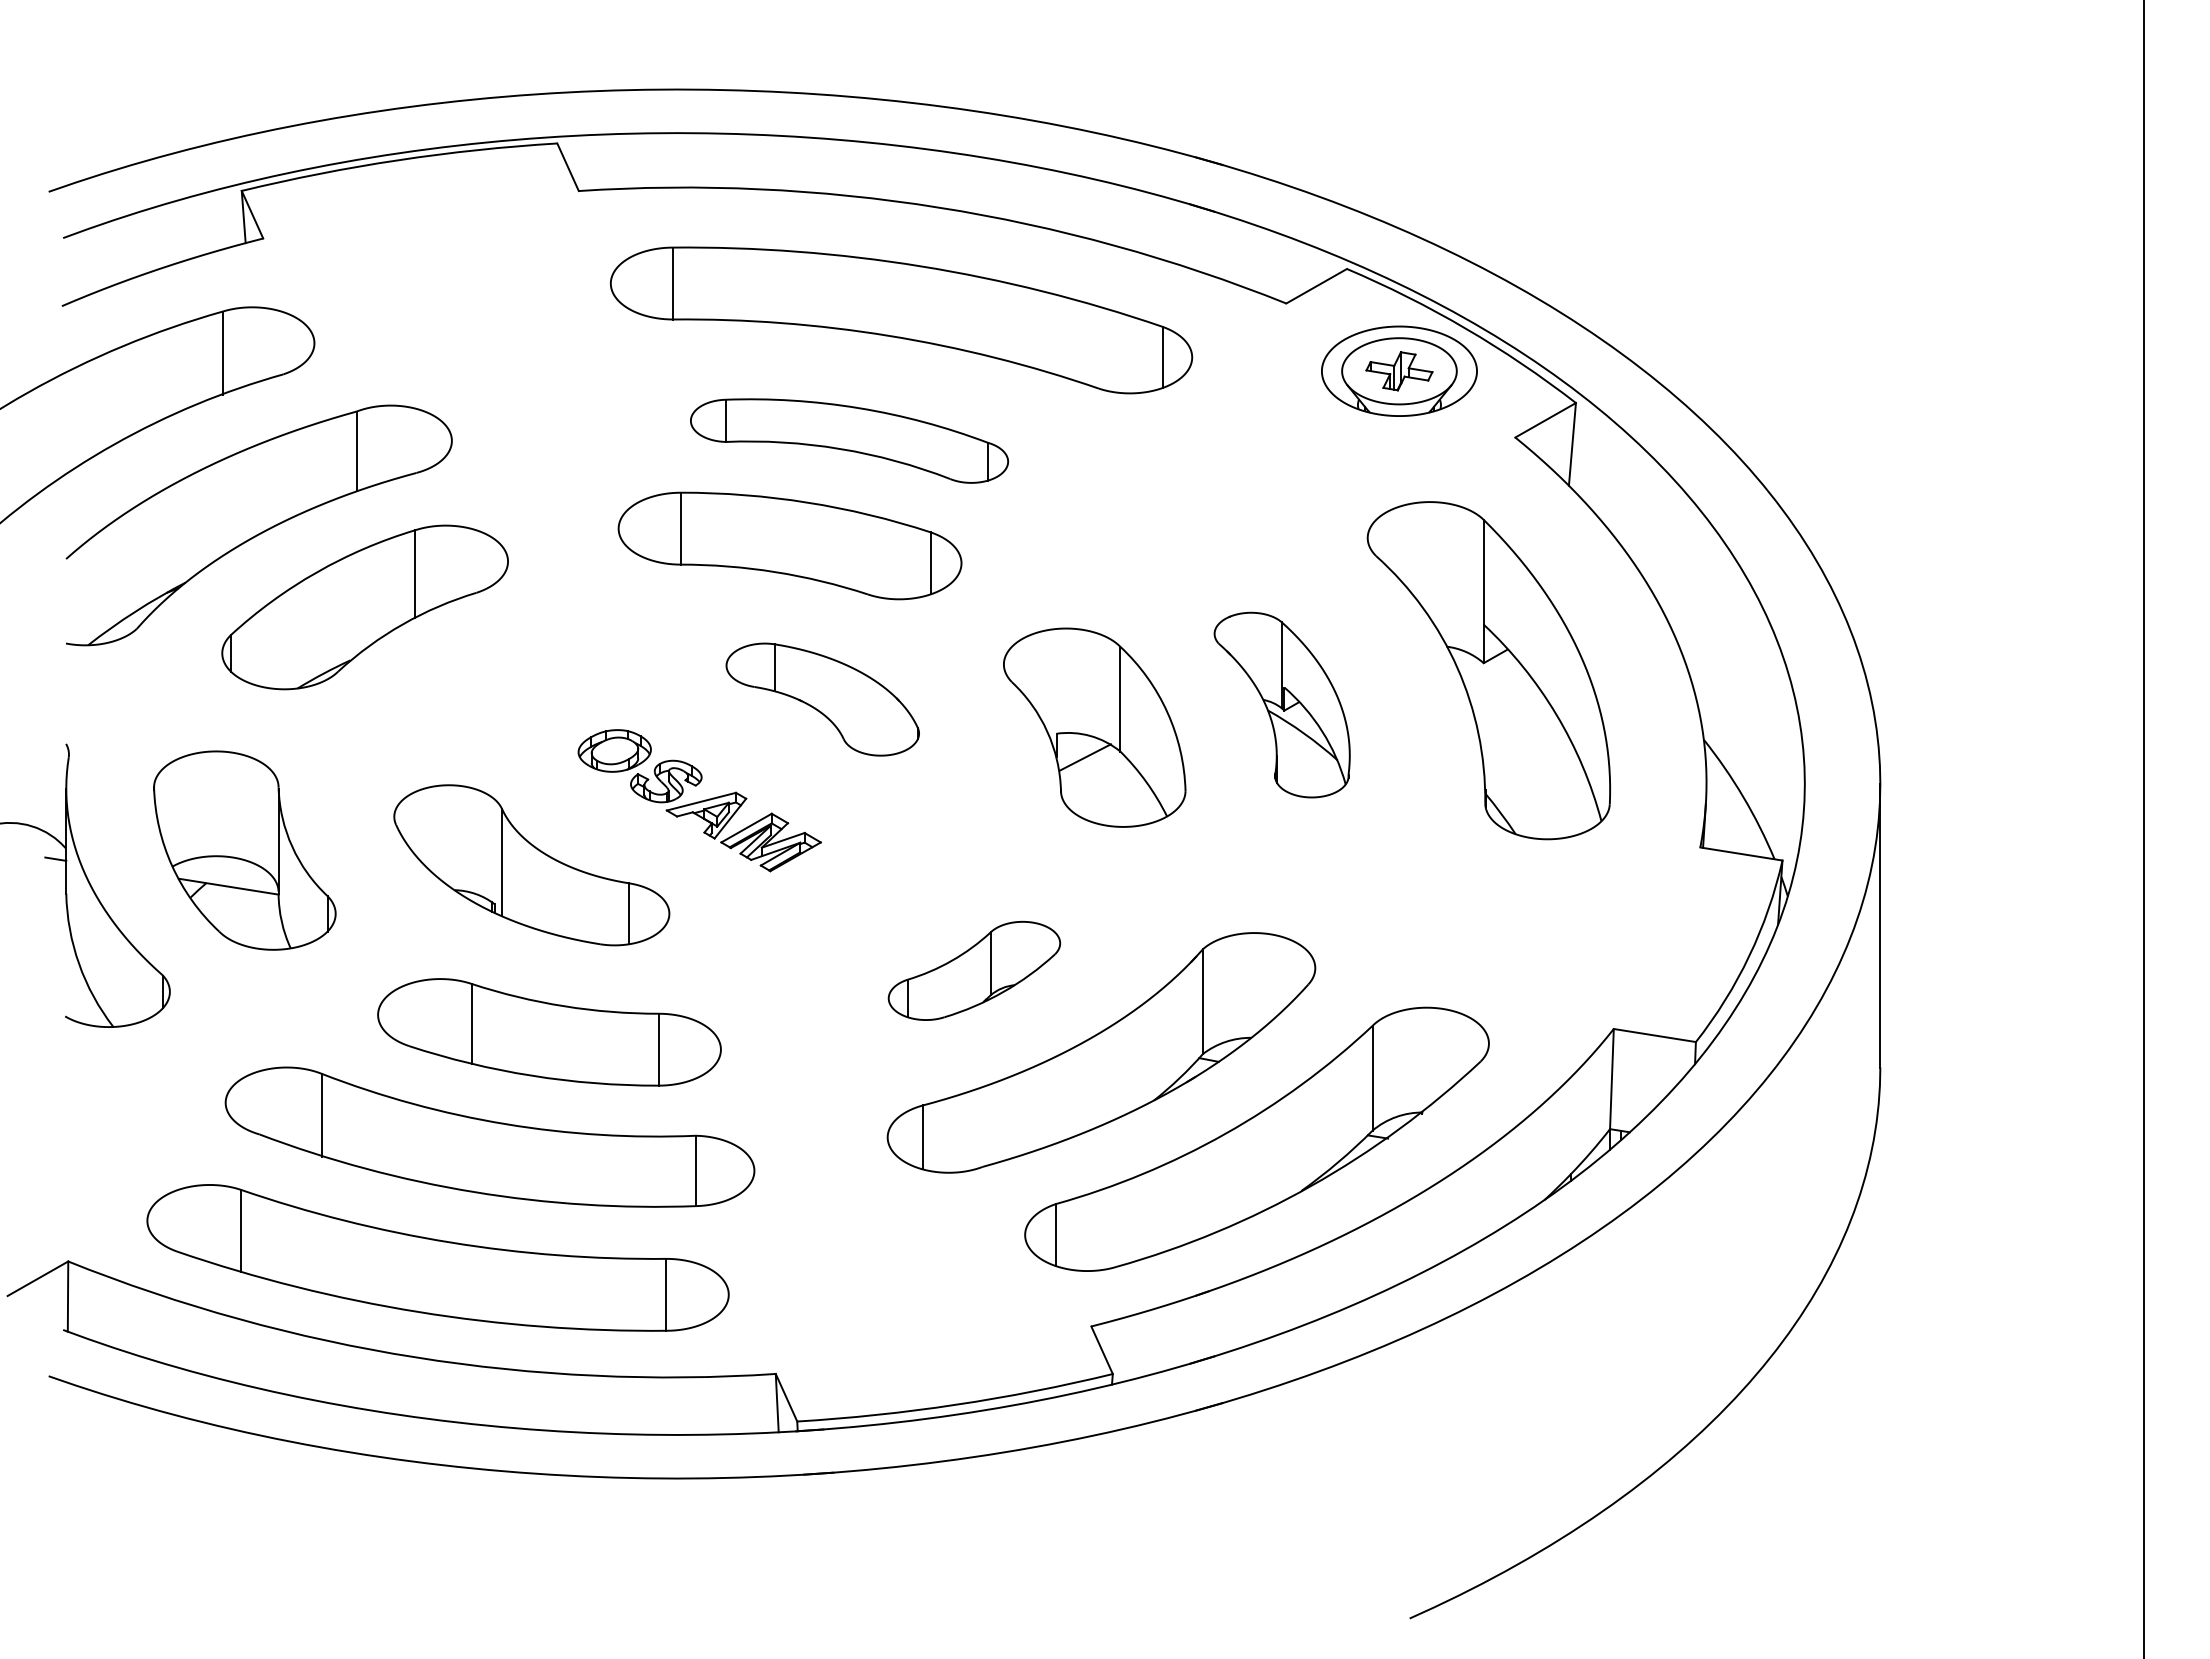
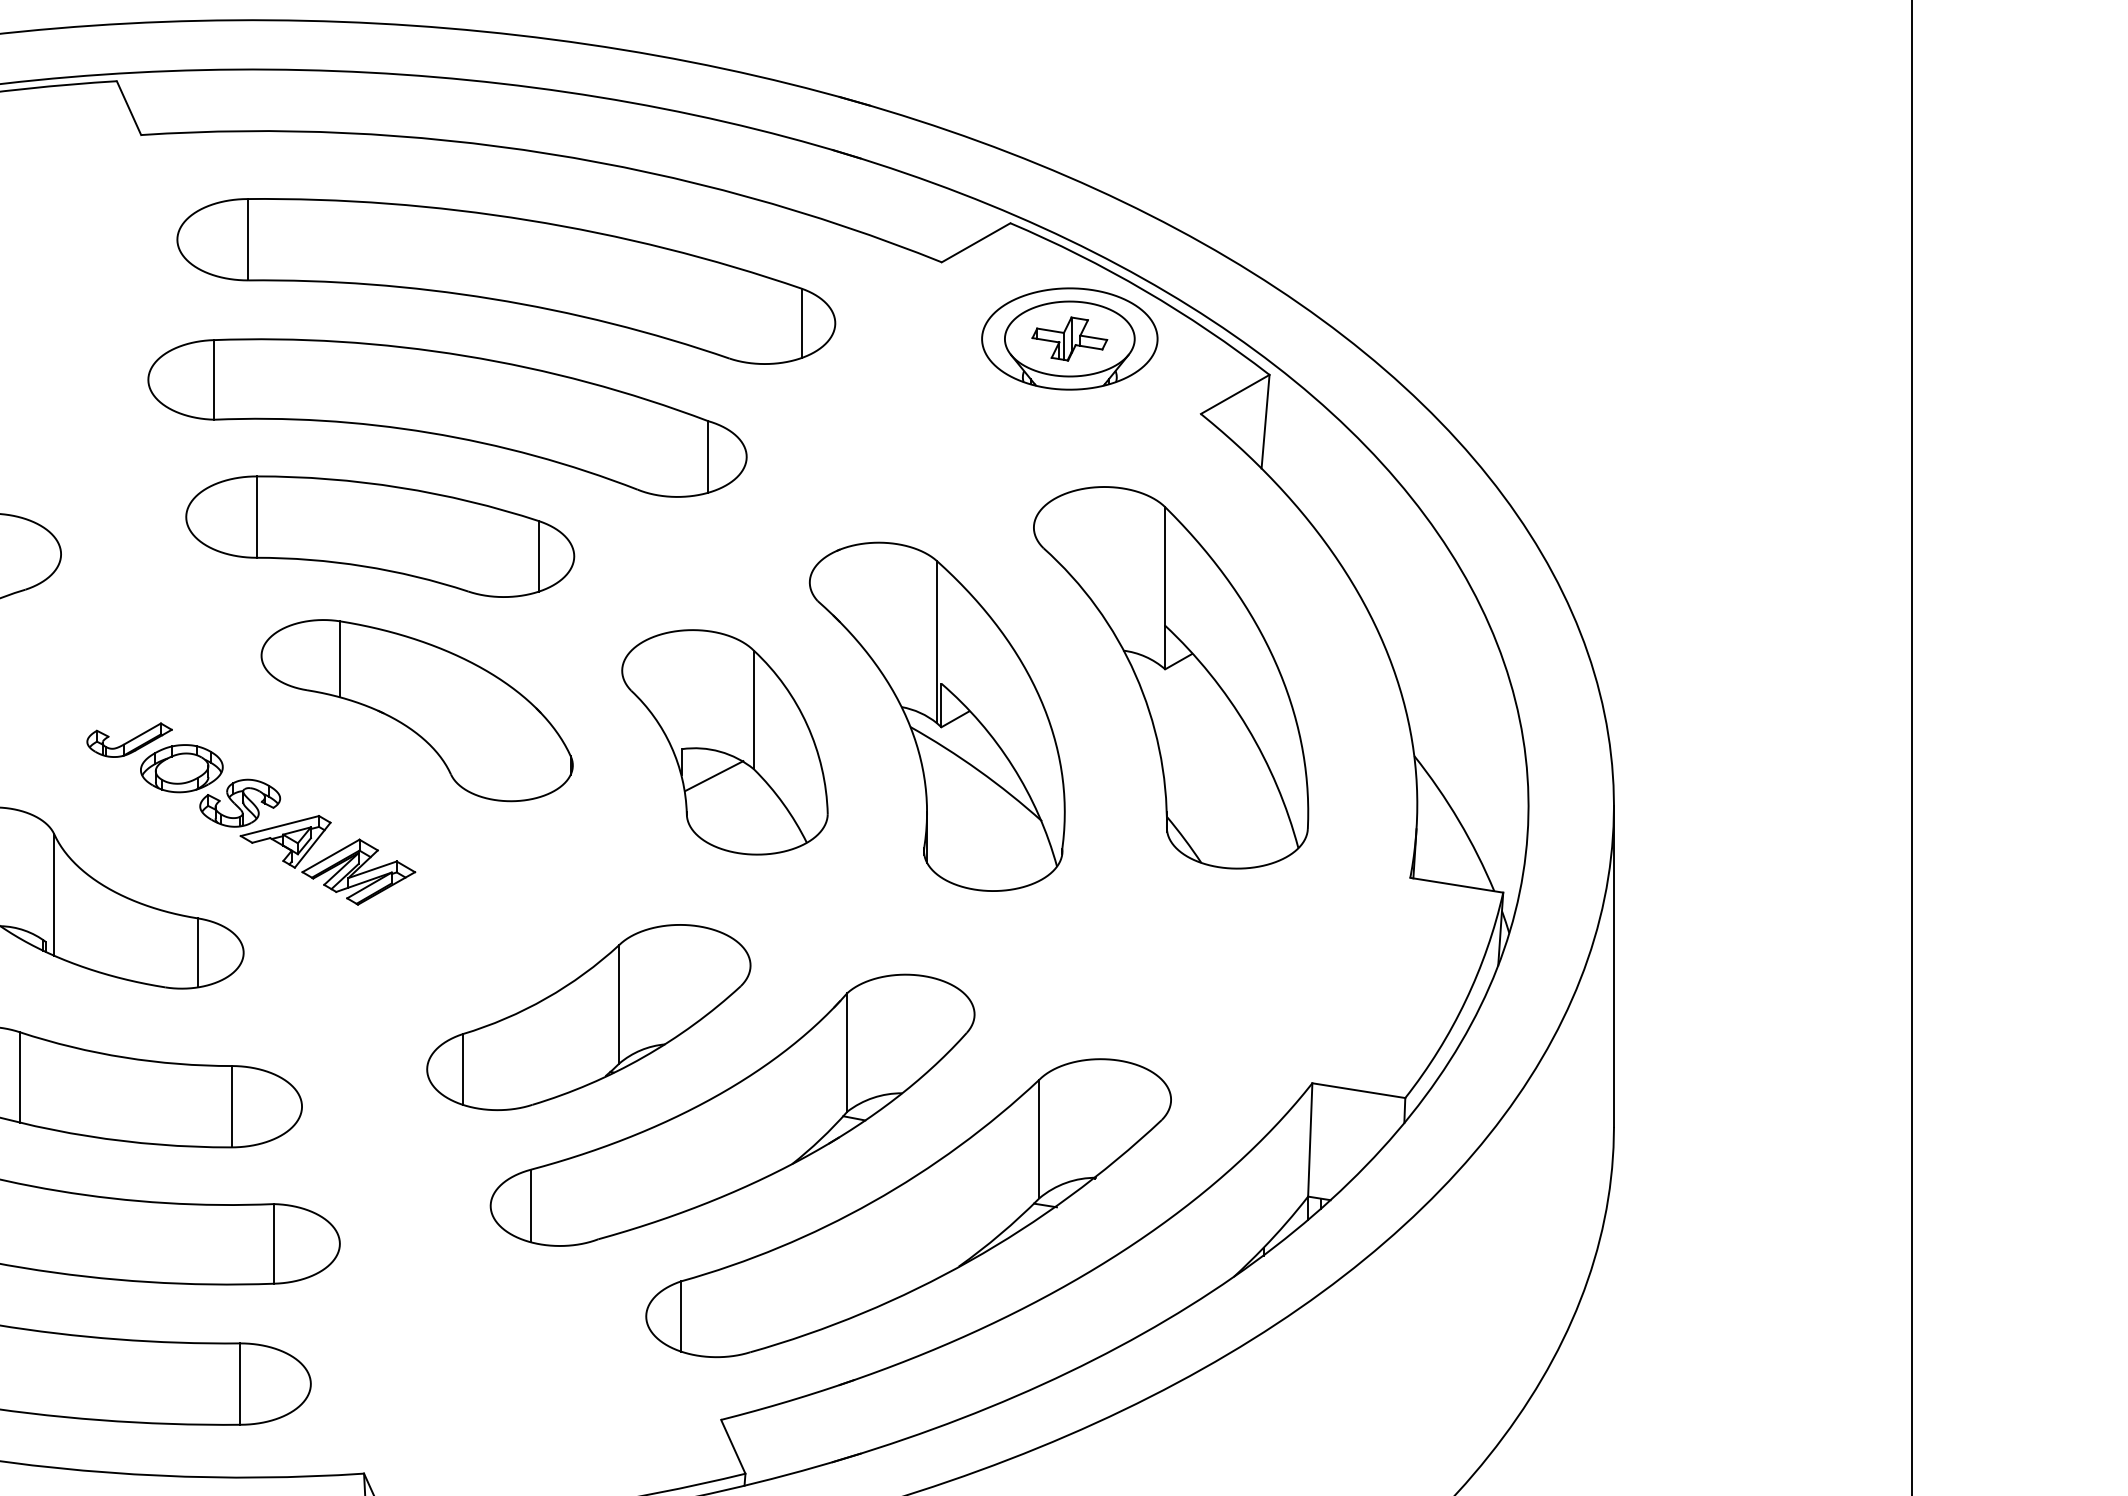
part: (849, 440) -> (447, 417), size x1.67
part: (822, 699) -> (416, 710), size x1.43
part: (1281, 704) -> (936, 716), size x1.67
part: (568, 725) -> (129, 739), added
part: (974, 970) -> (588, 1017), size x1.67

